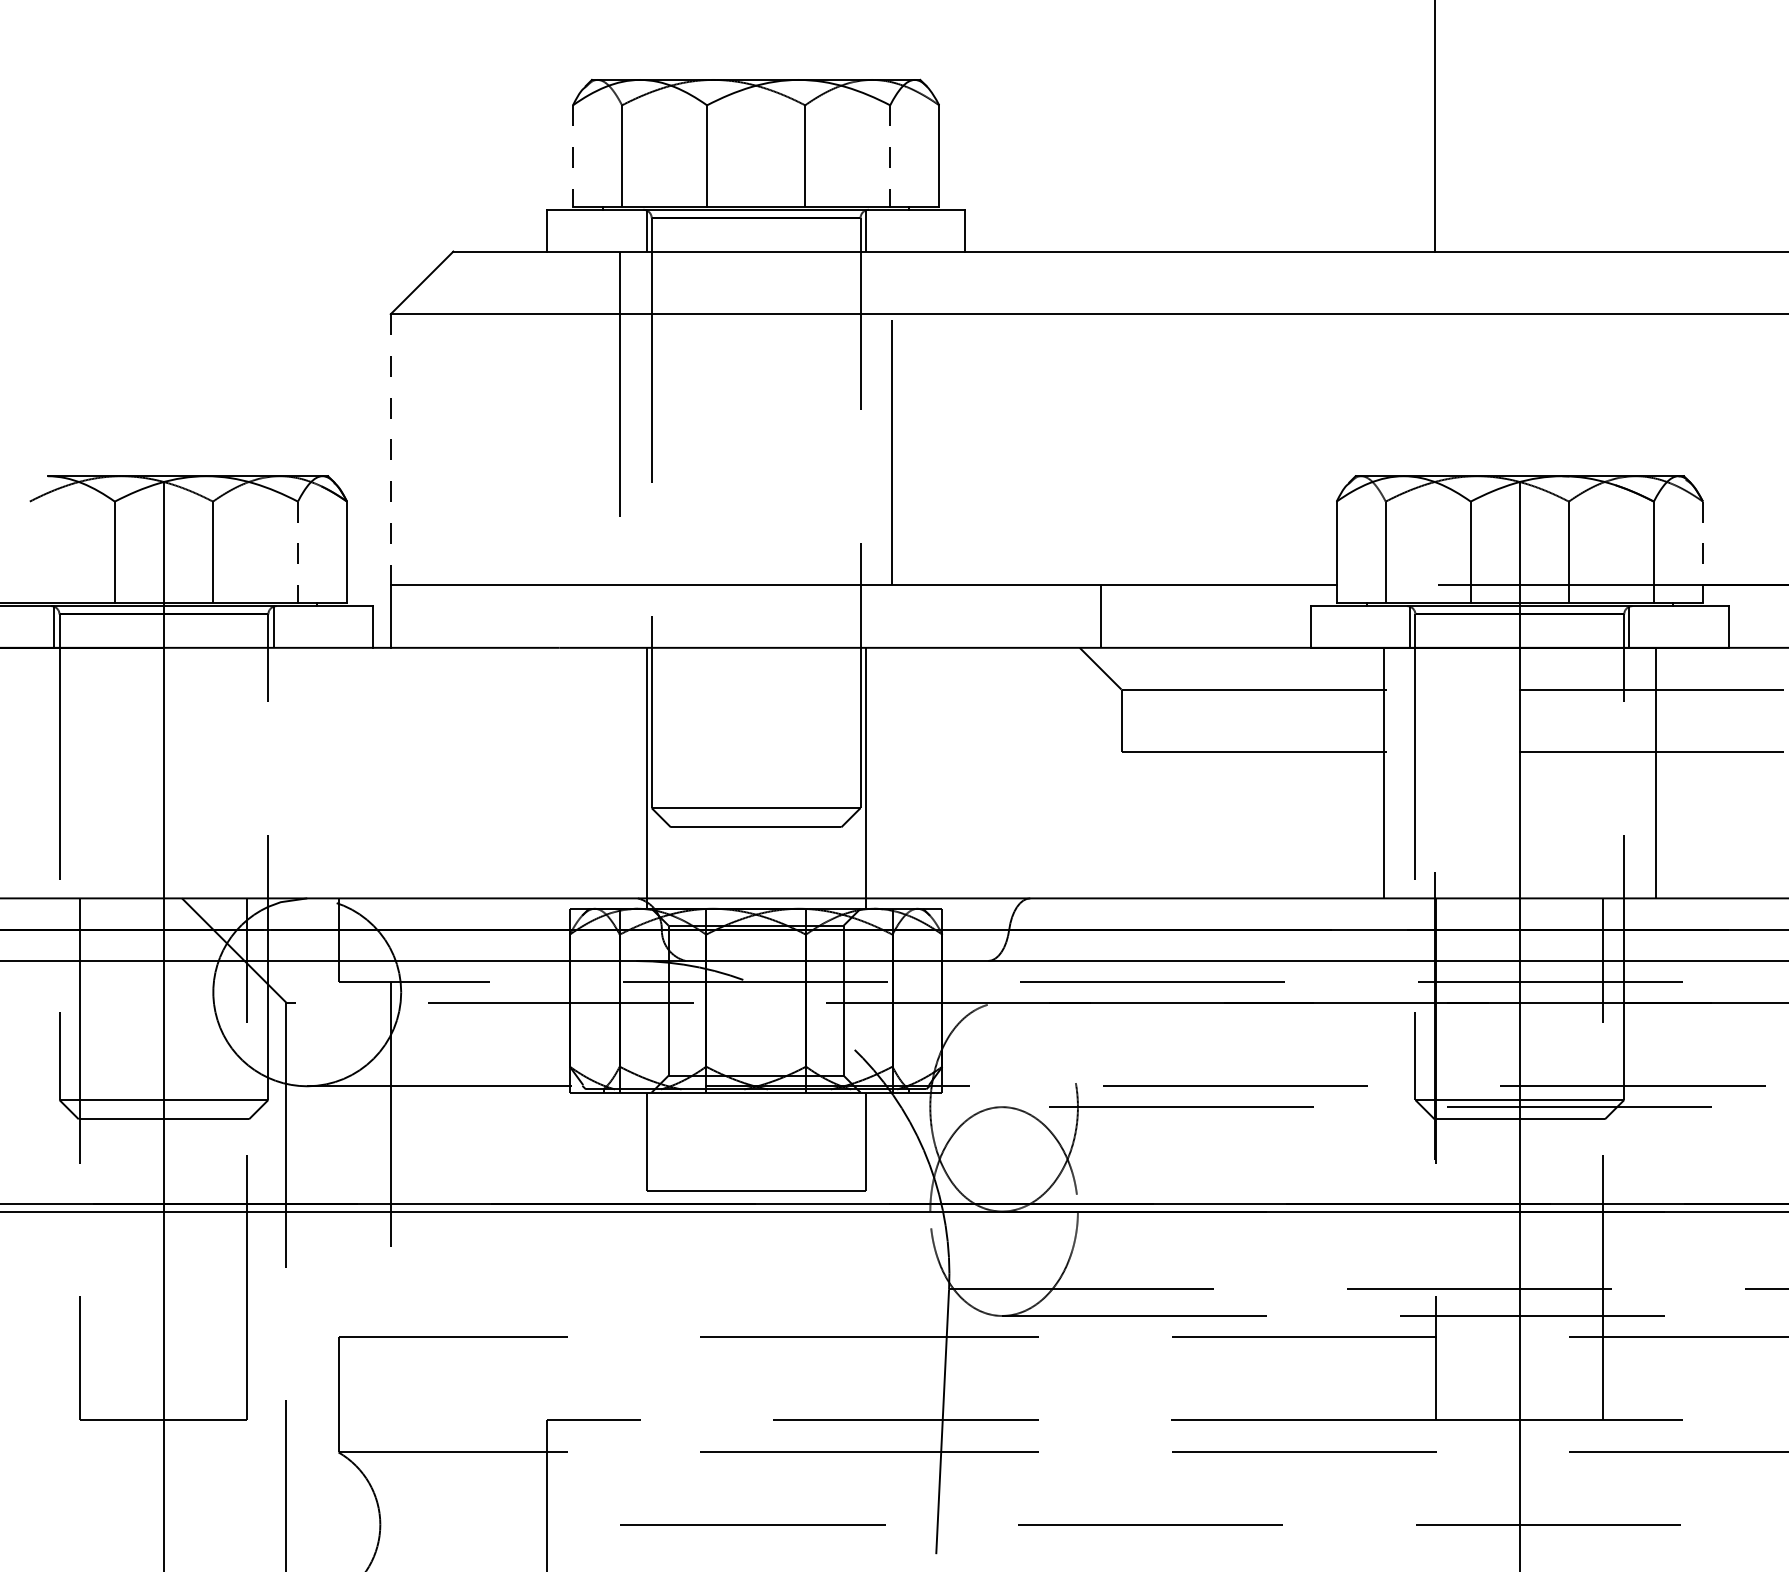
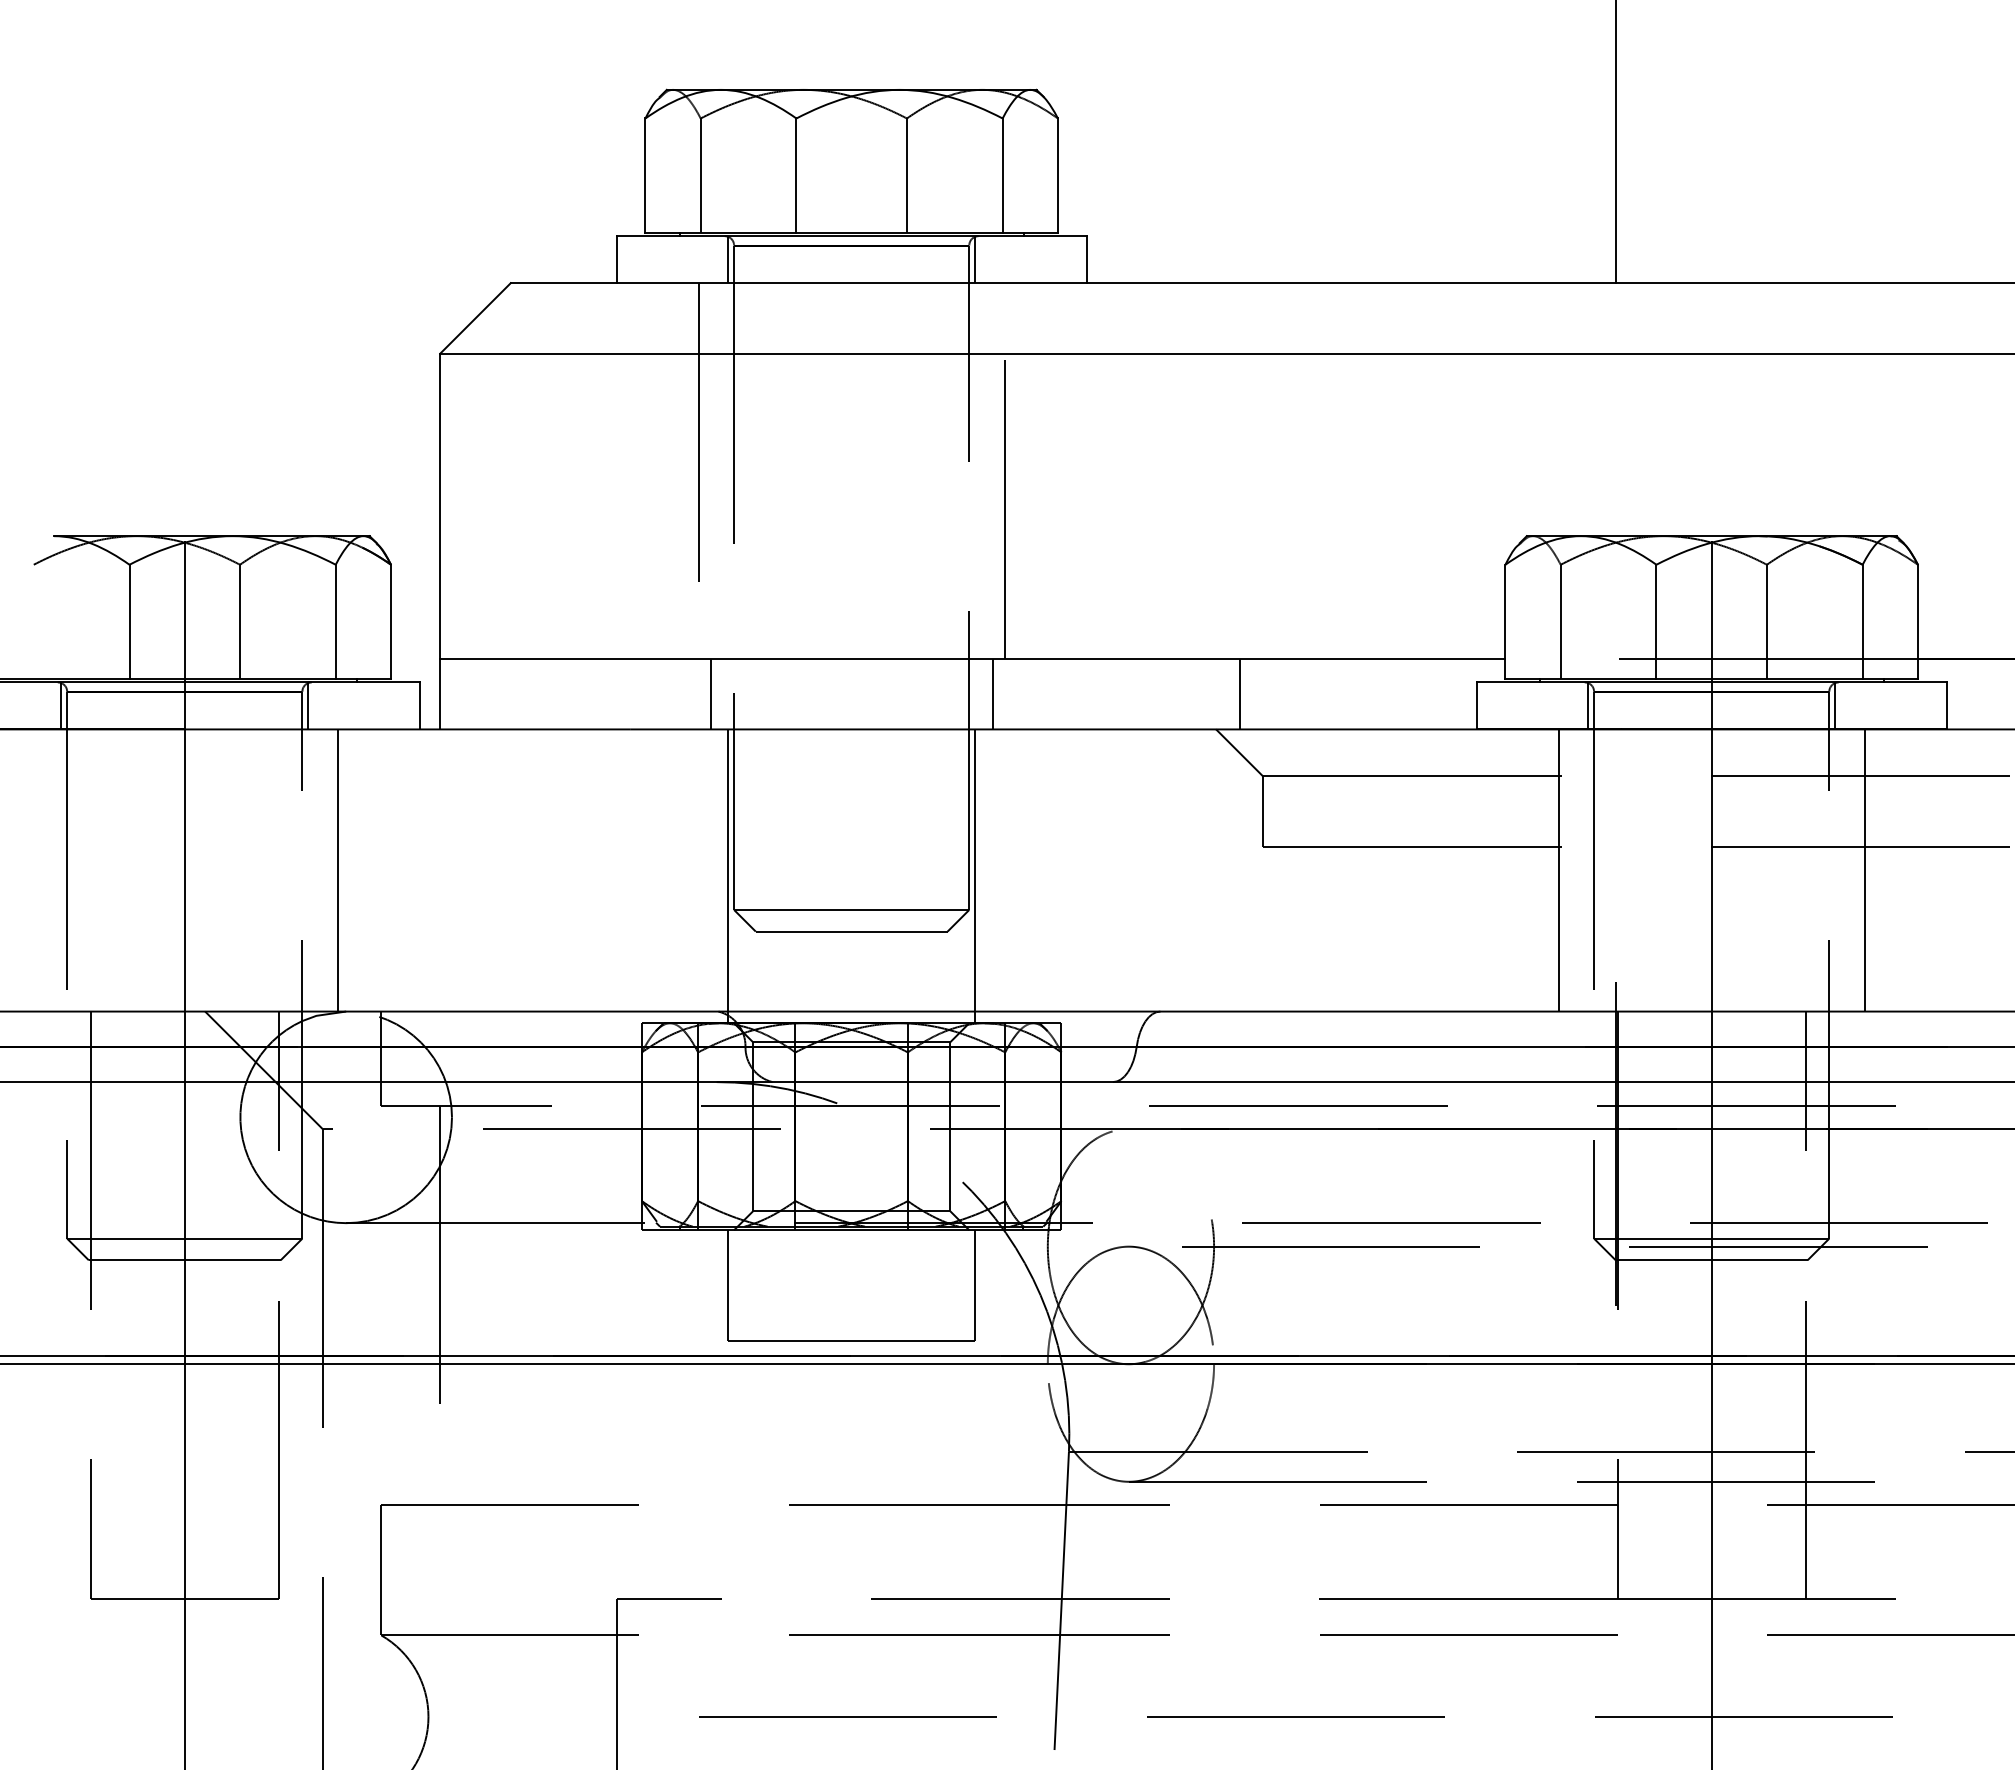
line: (573, 156) -> (645, 176), dashed -> solid
line: (890, 156) -> (1002, 176), dashed -> solid
line: (391, 449) -> (440, 506), dashed -> solid
line: (297, 552) -> (335, 622), dashed -> solid
line: (1702, 552) -> (1917, 622), dashed -> solid
line: (630, 615) -> (710, 693), added
line: (881, 615) -> (992, 693), added
line: (299, 773) -> (337, 870), added

